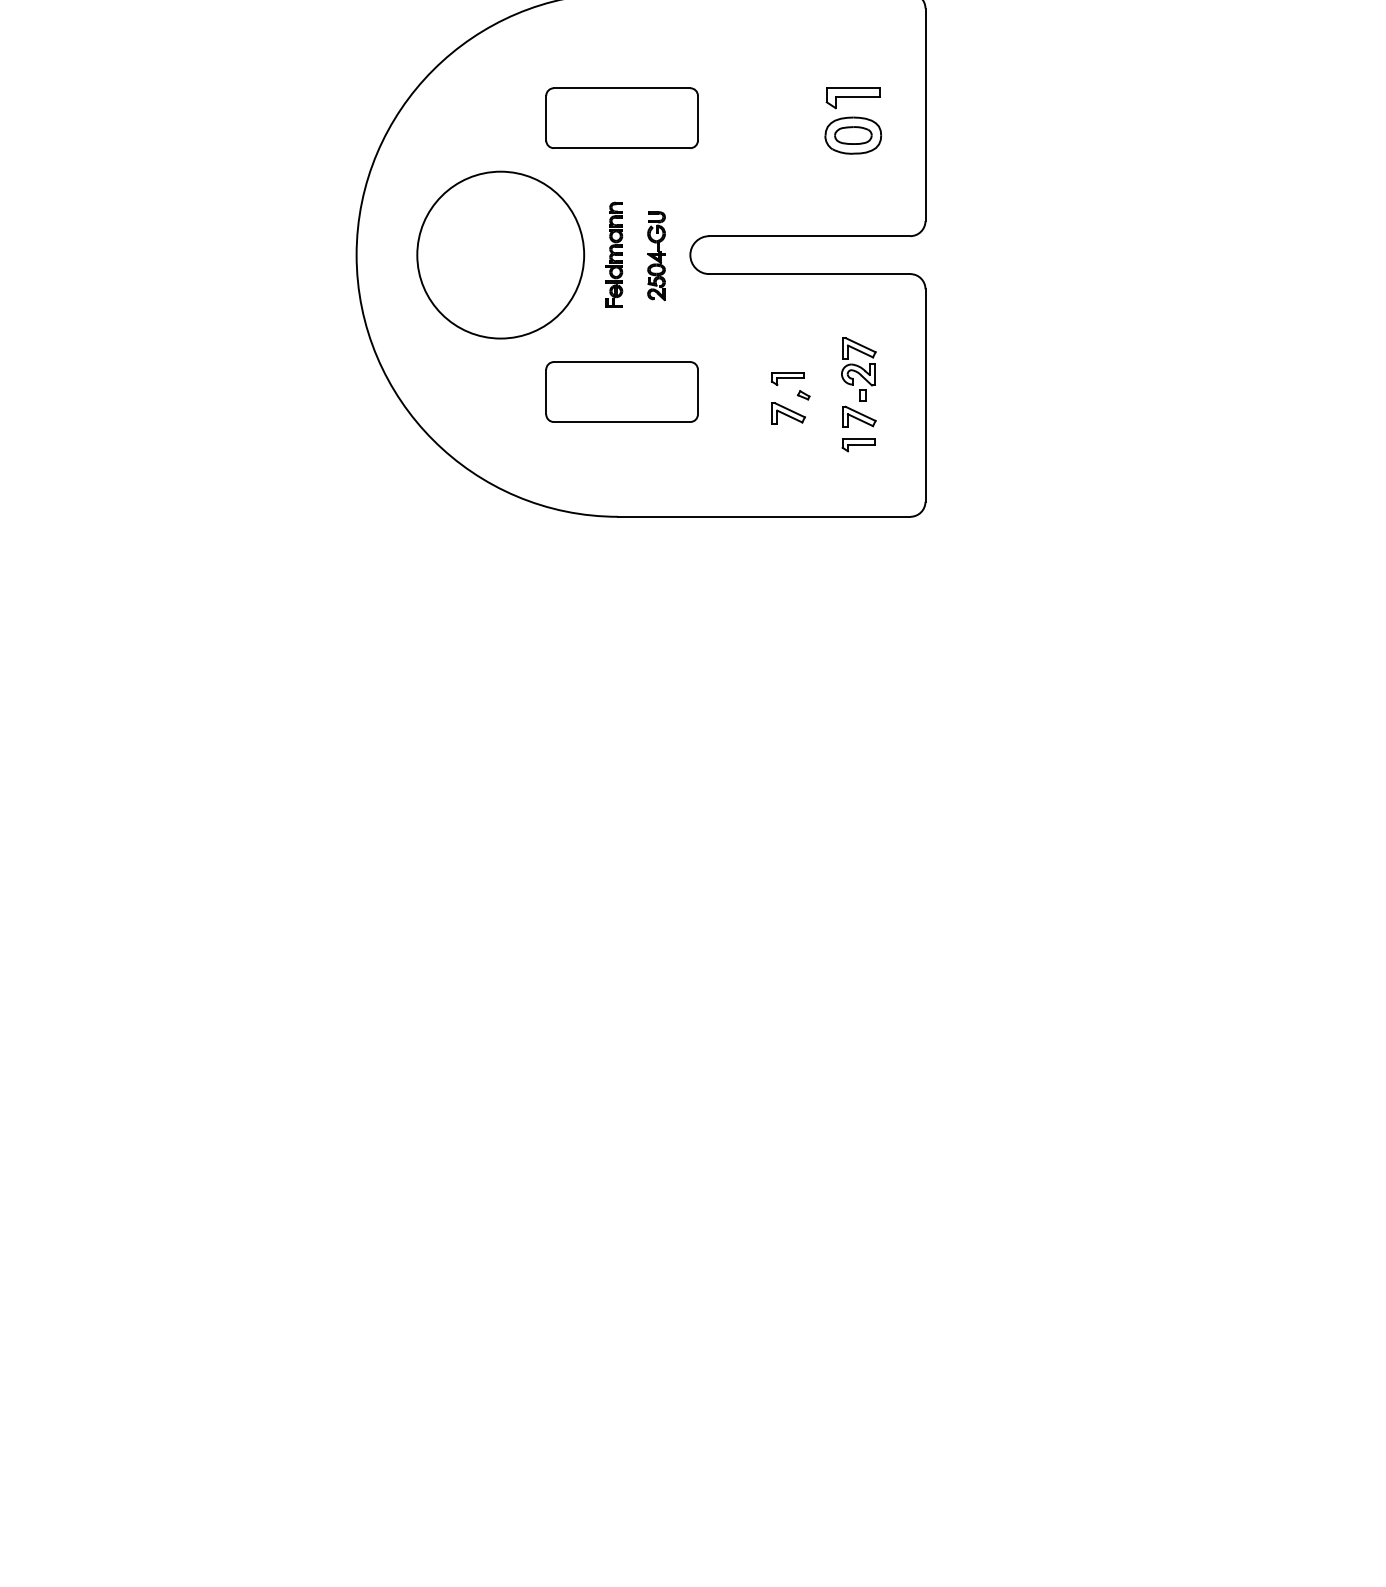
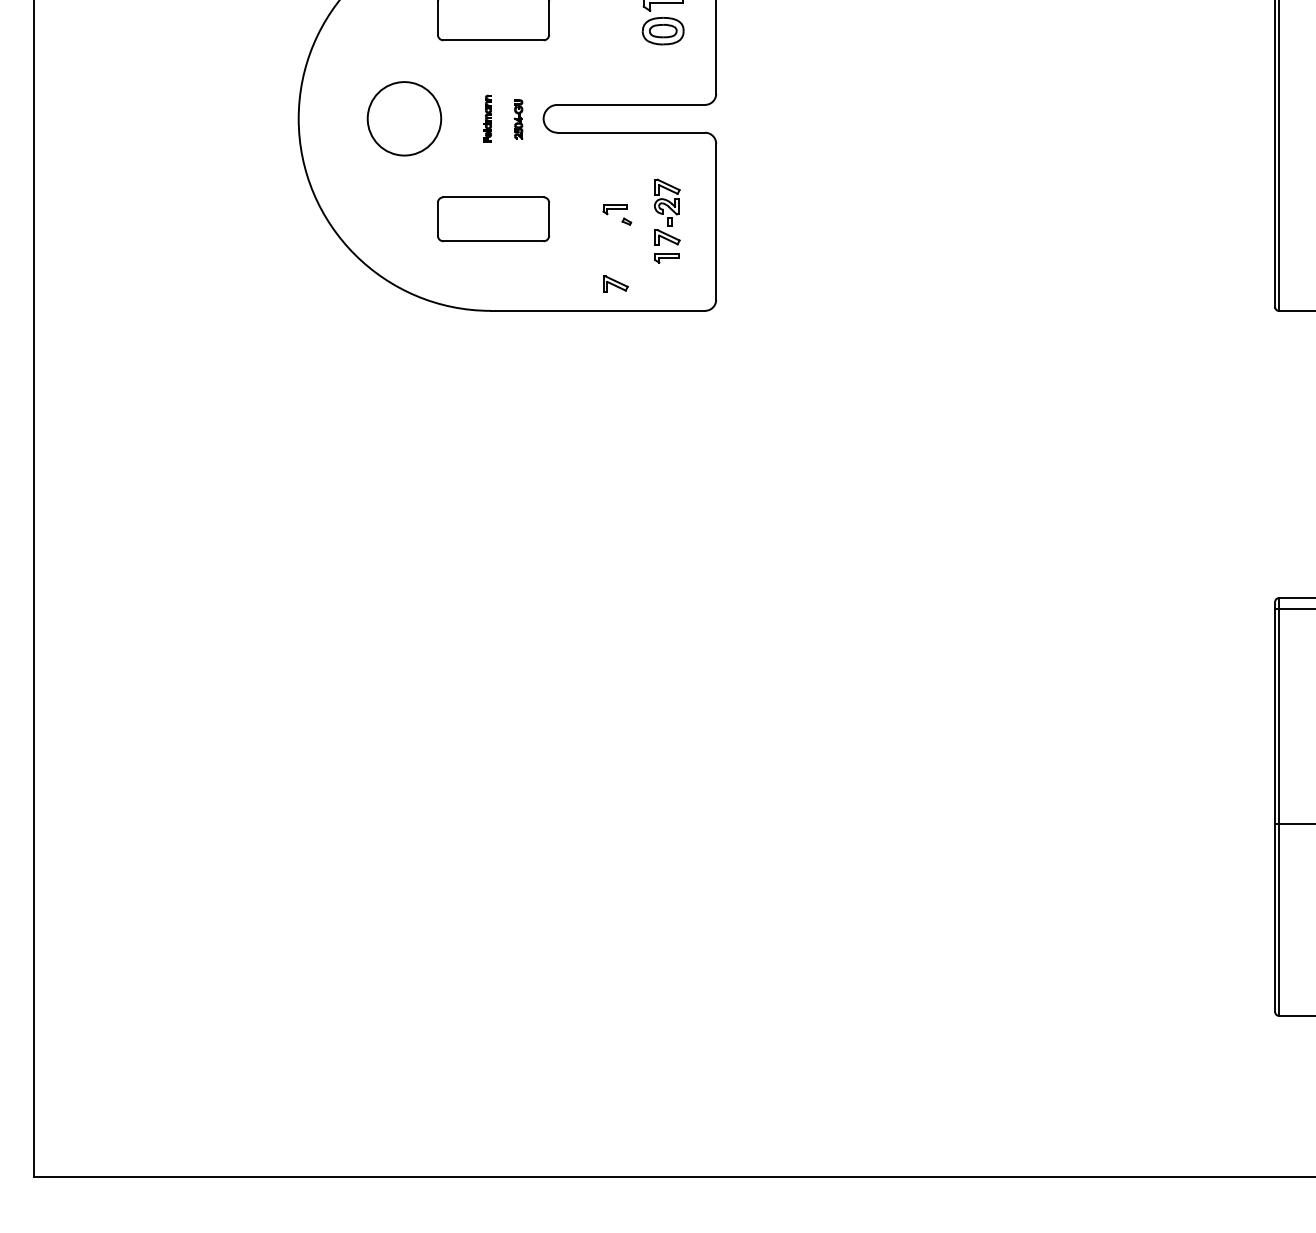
circle: (500, 254) -> (404, 118), size x0.6
part: (613, 254) -> (487, 118), size x0.6
part: (656, 256) -> (518, 119), size x0.6
part: (788, 412) -> (615, 283), moved

